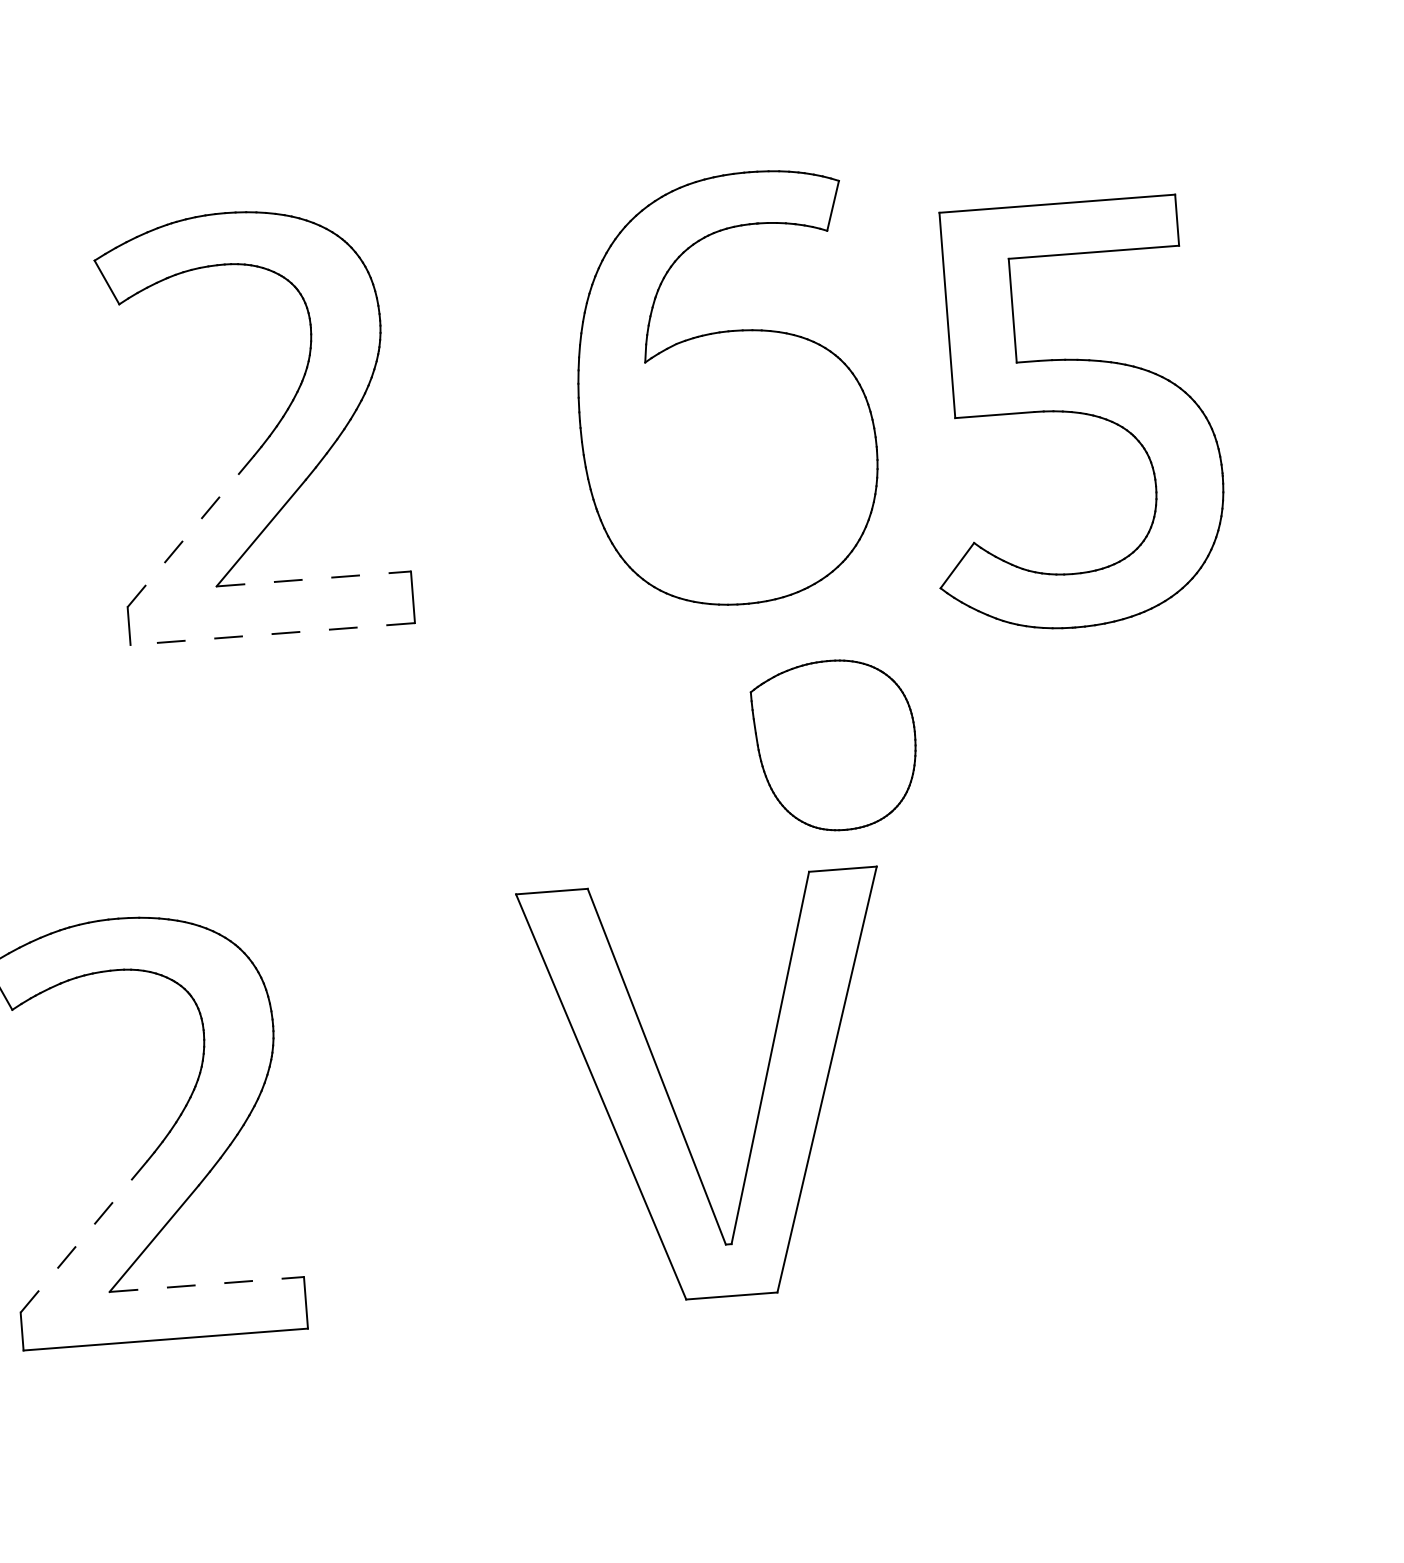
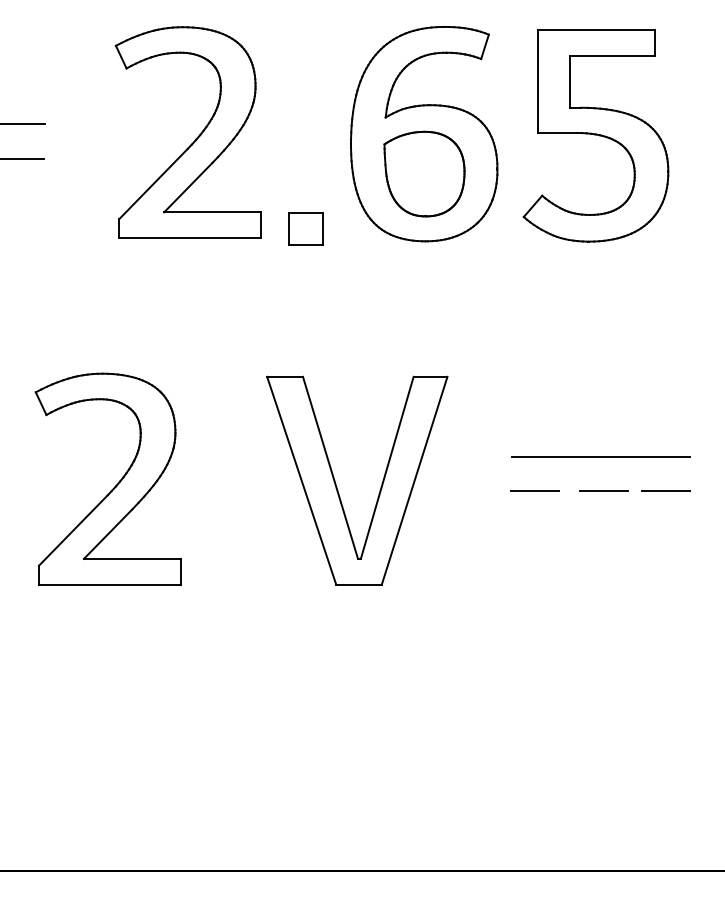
part: (1071, 414) -> (595, 135), moved
line: (190, 530) -> (153, 183), dashed -> solid
line: (313, 579) -> (212, 212), dashed -> solid
part: (501, 596) -> (305, 228), added
line: (271, 634) -> (189, 238), dashed -> solid
part: (835, 744) -> (424, 173), moved
line: (1129, 1007) -> (601, 456), added
line: (1262, 1067) -> (665, 491), added
line: (1138, 1077) -> (603, 491), added
line: (1000, 1085) -> (534, 490), added
part: (673, 1102) -> (337, 486), moved
line: (84, 1236) -> (73, 530), dashed -> solid
line: (206, 1283) -> (132, 558), dashed -> solid

